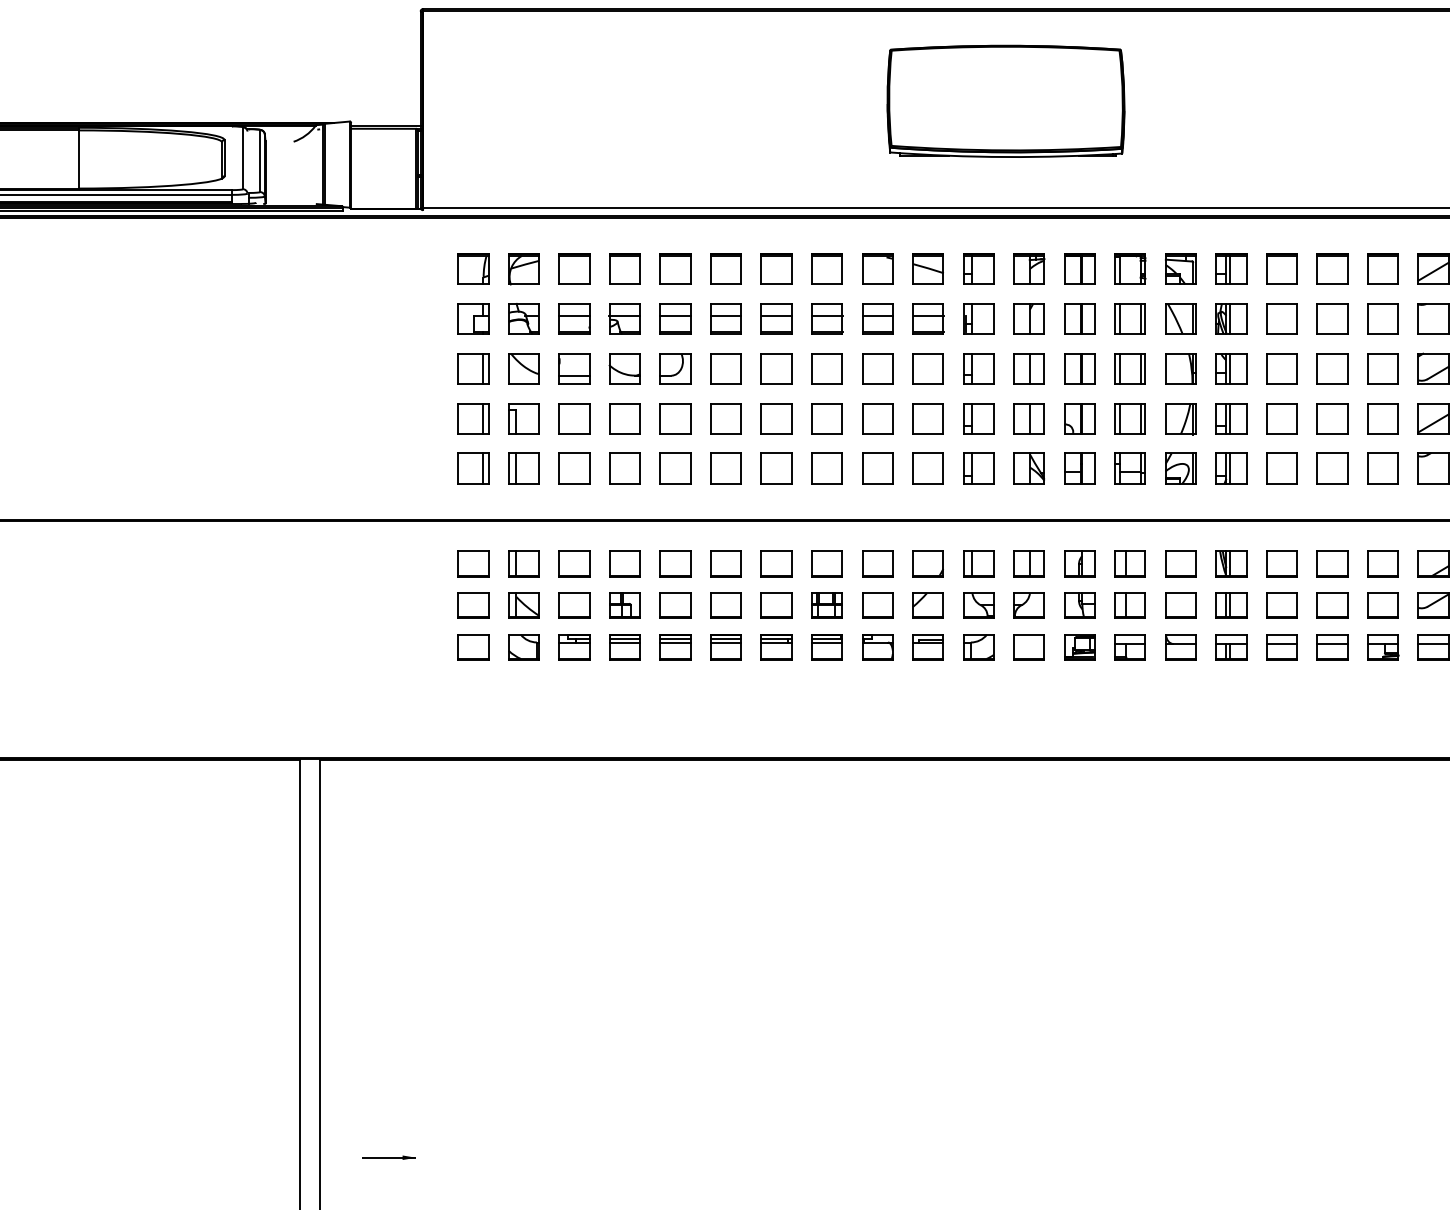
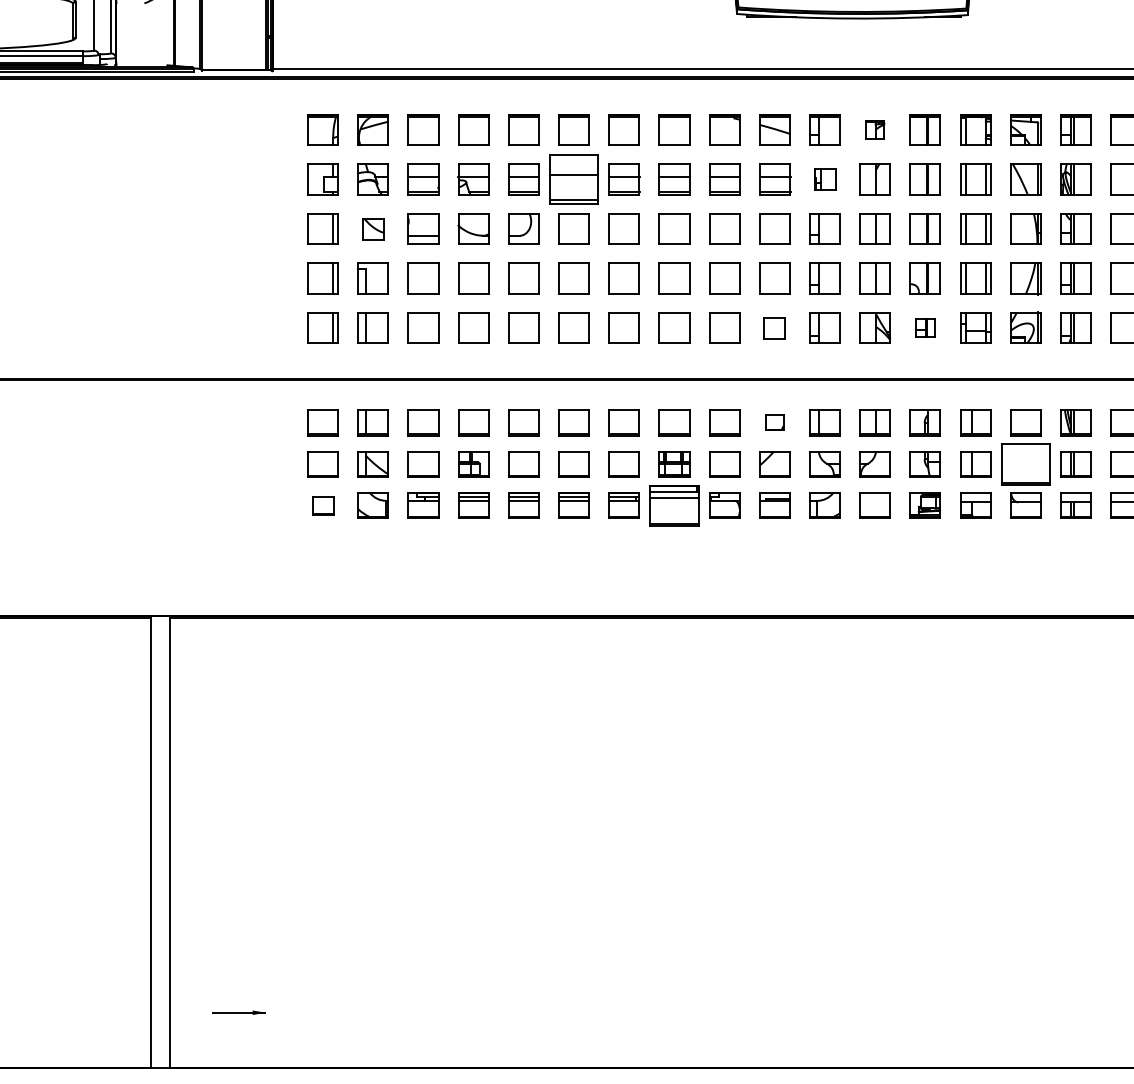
part: (1029, 268) -> (875, 129), size x0.6
part: (725, 318) -> (573, 178), size x1.6
part: (978, 318) -> (824, 178), size x0.7
part: (523, 368) -> (372, 228), size x0.7
part: (927, 468) -> (774, 327), size x0.7
part: (1079, 468) -> (925, 327), size x0.6
part: (927, 563) -> (774, 422), size x0.6
part: (1180, 605) -> (1025, 464), size x1.6
part: (473, 647) -> (323, 505), size x0.7
part: (826, 647) -> (673, 505), size x1.6

